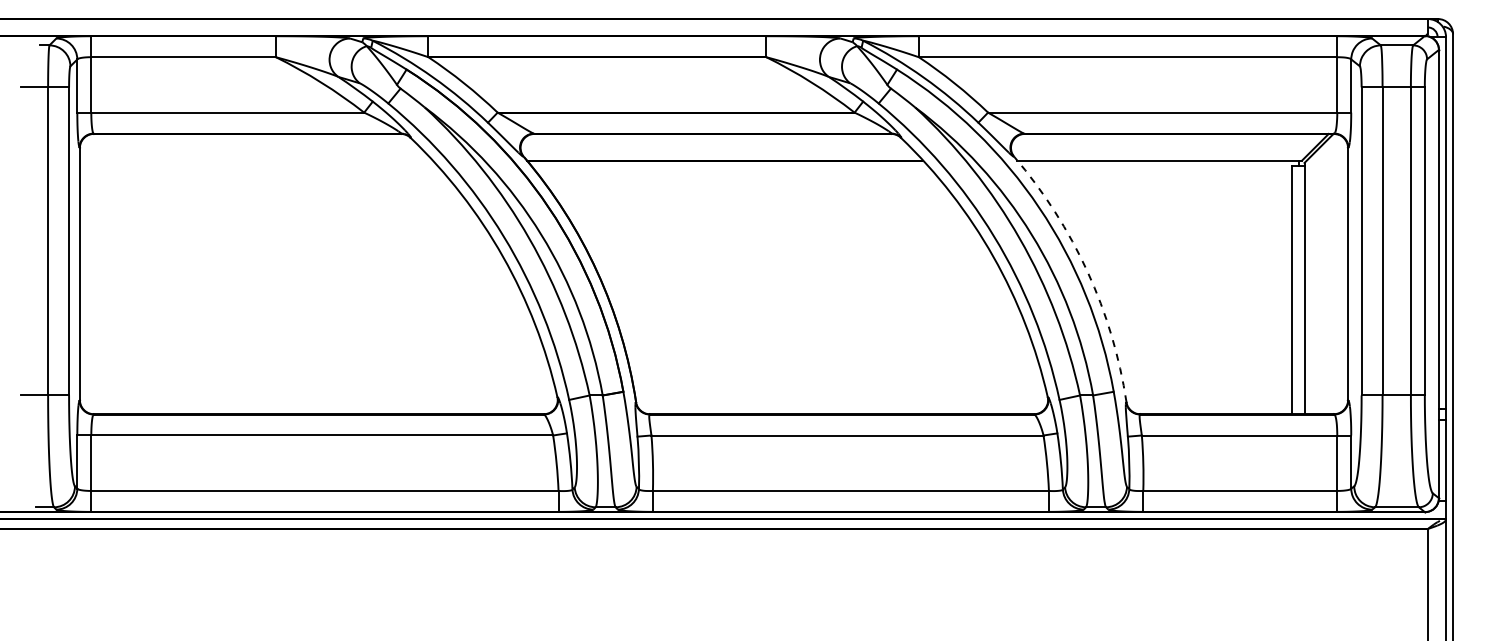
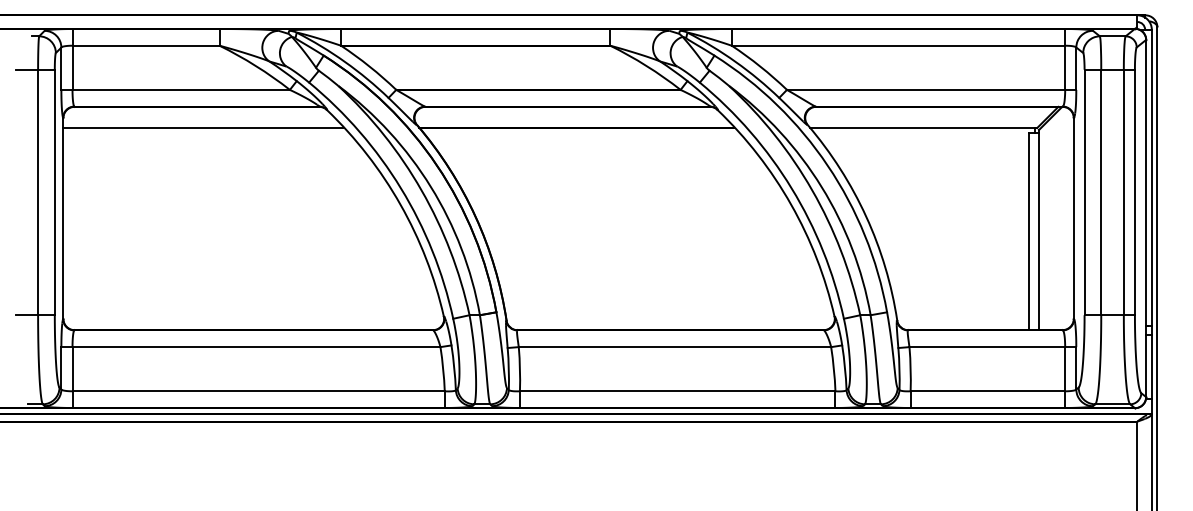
line: (255, 160) -> (203, 128), added
arc: (1087, 271) -> (866, 216), dashed -> solid

